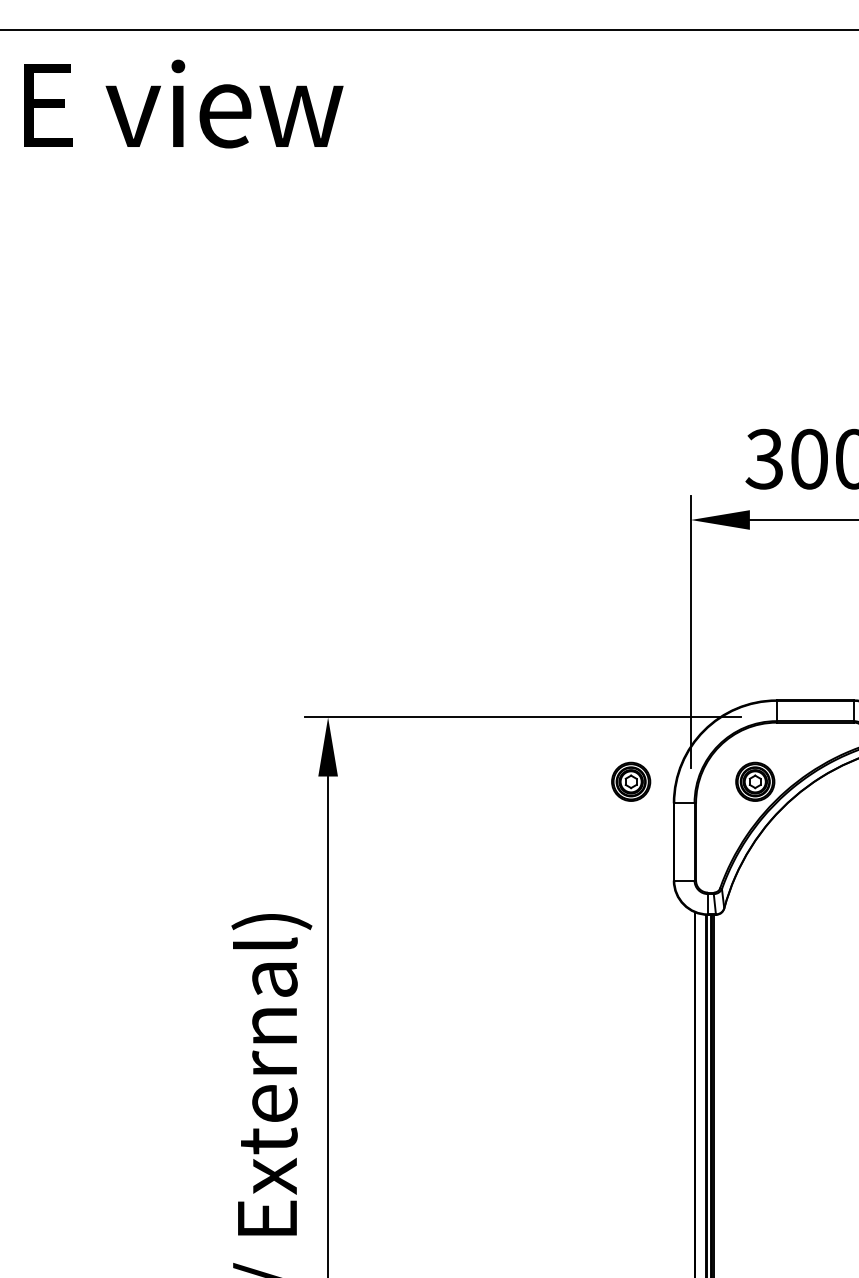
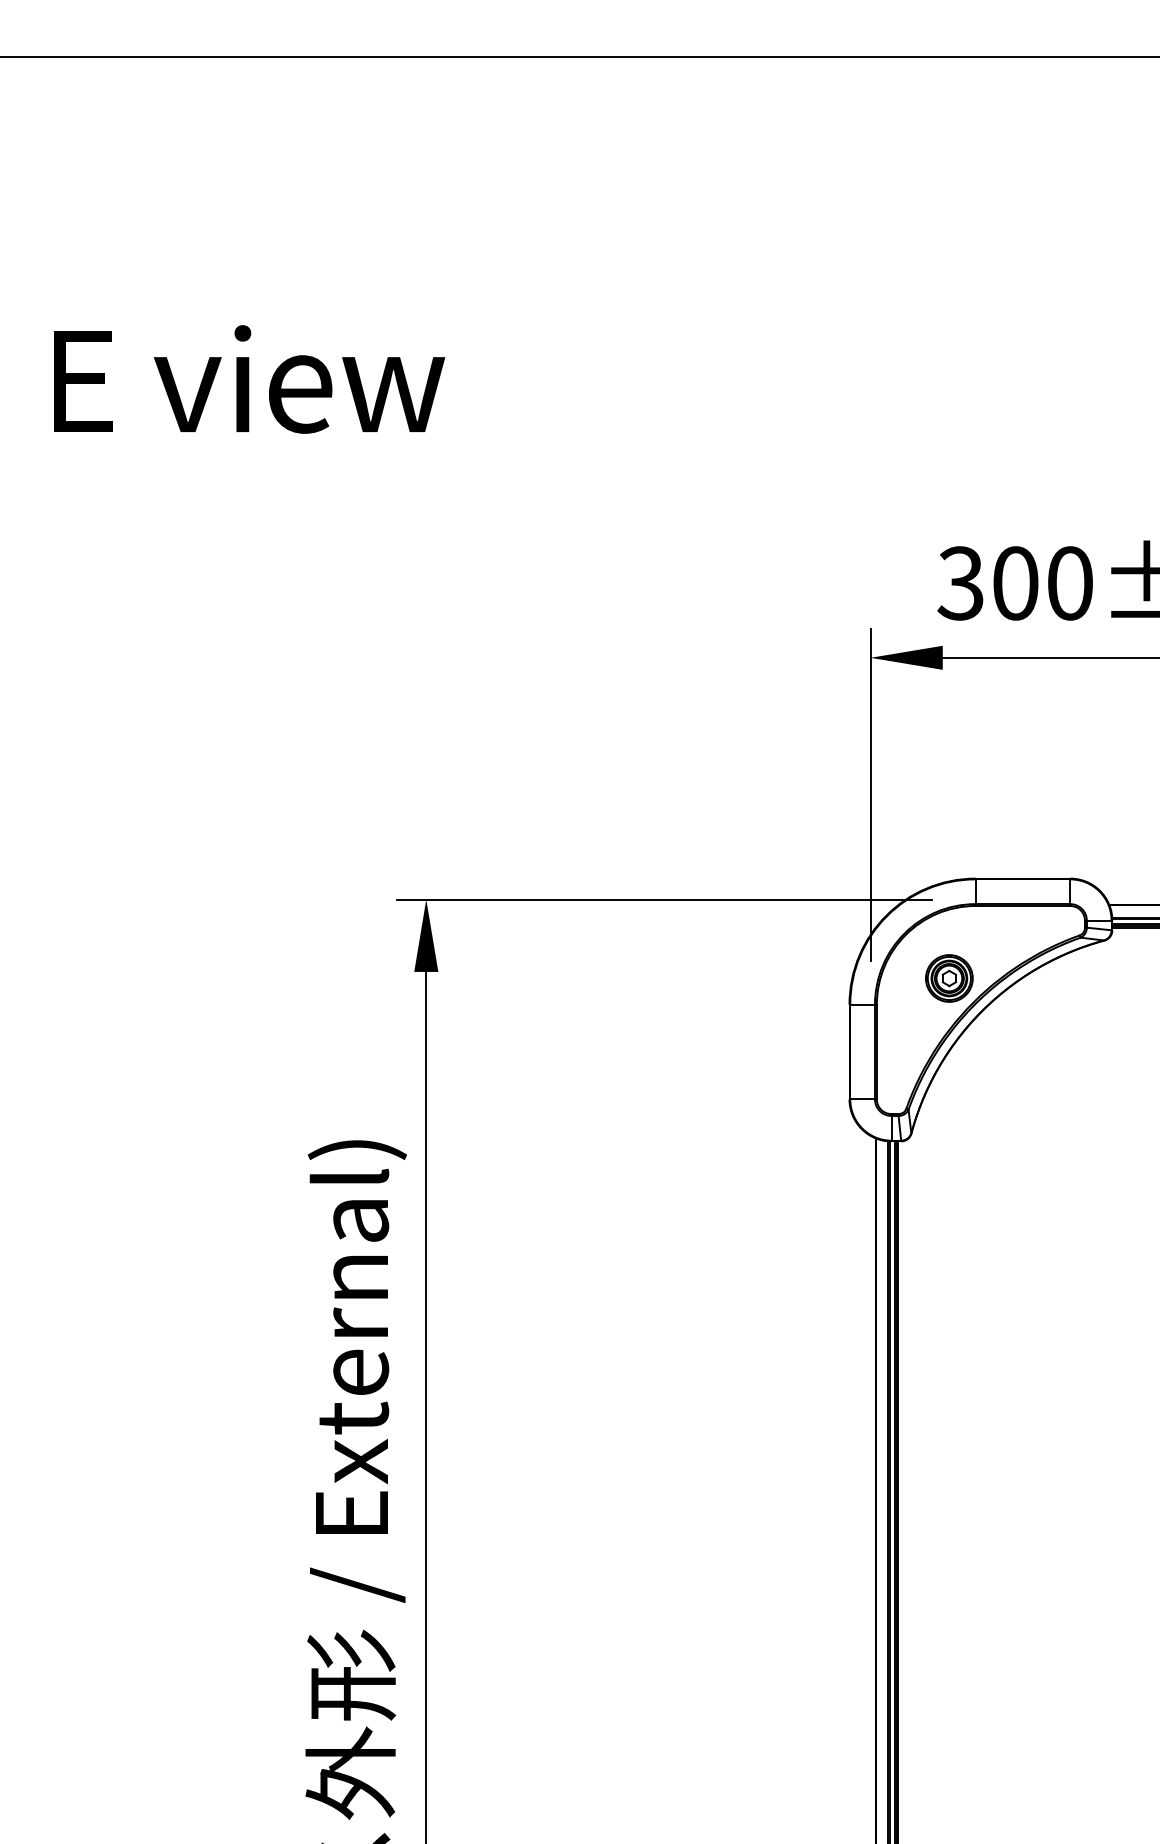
text: (183, 104) -> (249, 379), moved
part: (631, 781) -> (797, 978), removed

